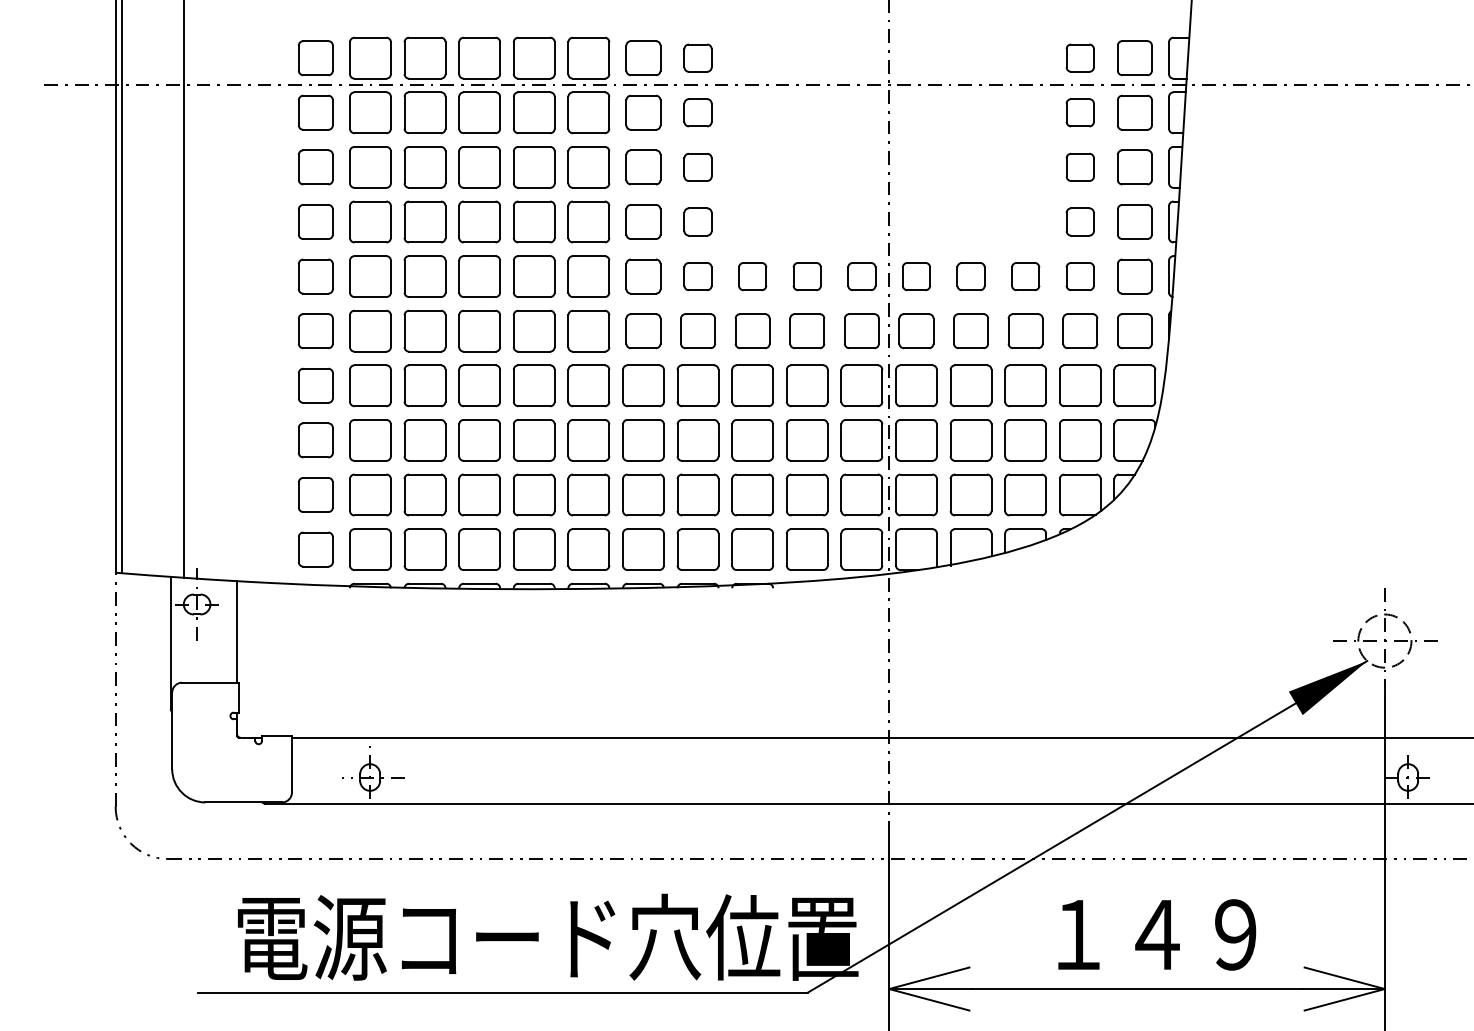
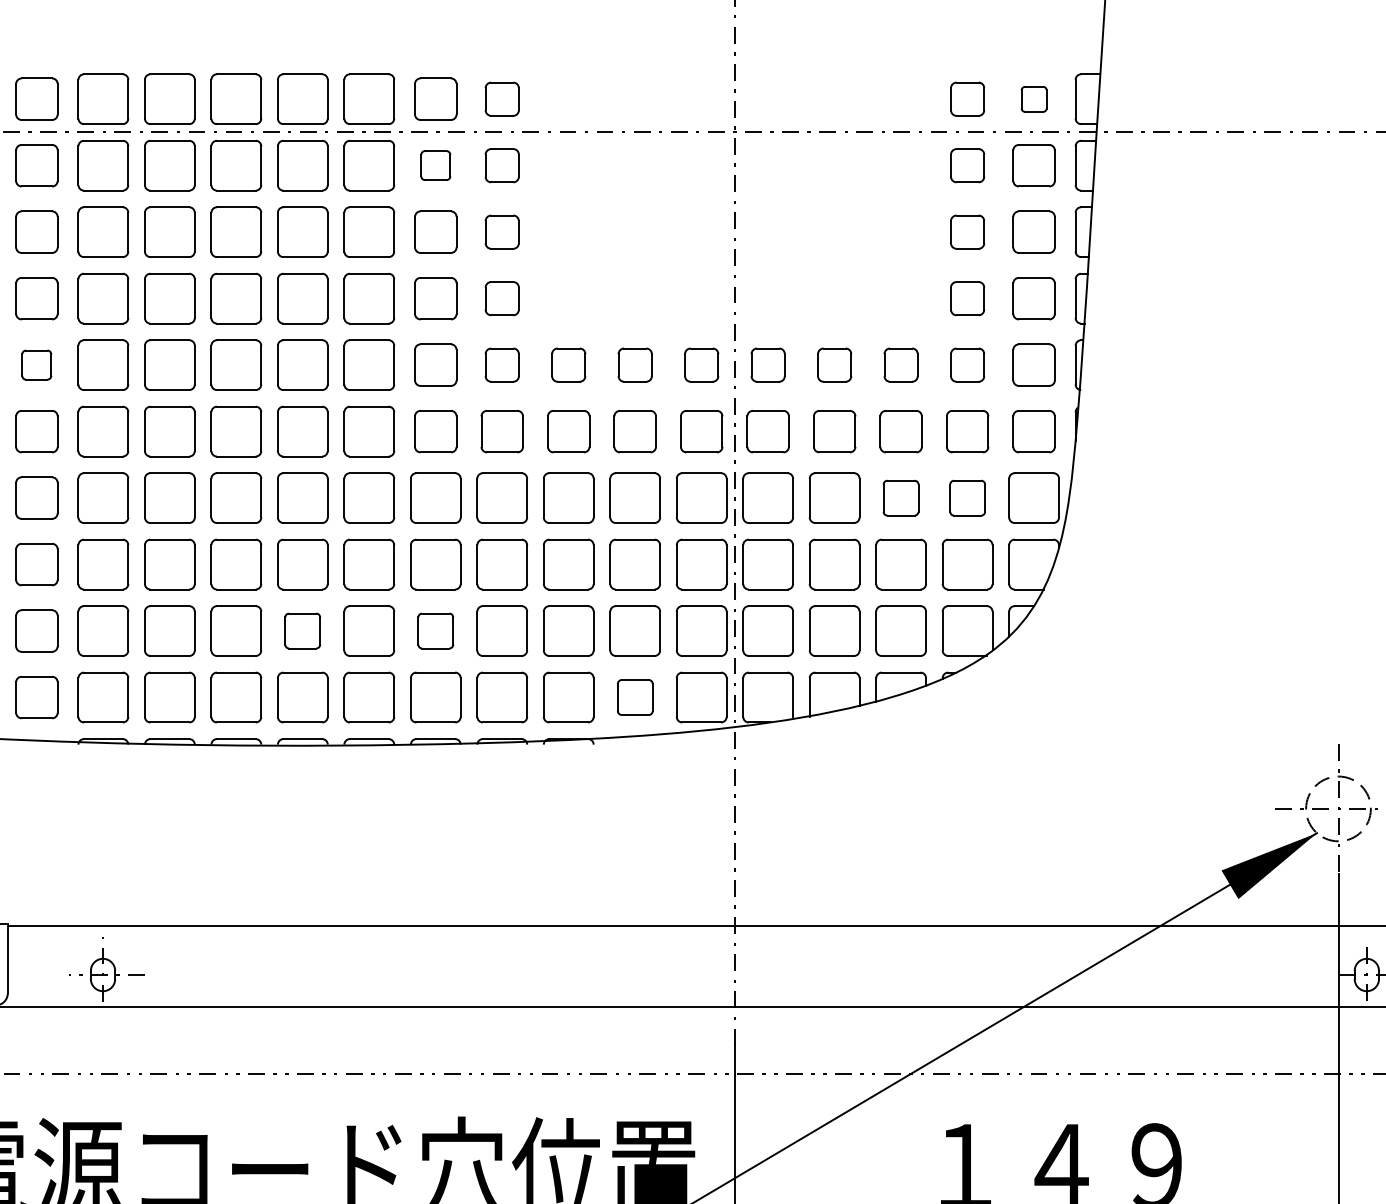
part: (1134, 58) -> (1033, 99), size x0.6
part: (643, 112) -> (435, 165), size x0.7
part: (315, 276) -> (36, 365), size x0.7
part: (1025, 385) -> (900, 497), size x0.7
part: (1080, 385) -> (967, 497), size x0.7
part: (533, 494) -> (301, 630), size x0.7
part: (643, 494) -> (435, 630), size x0.7
part: (807, 549) -> (635, 697), size x0.7

